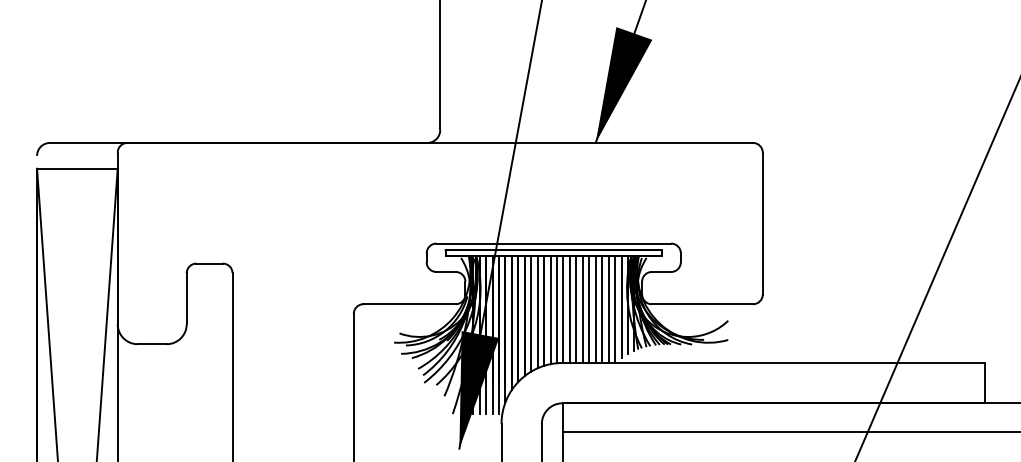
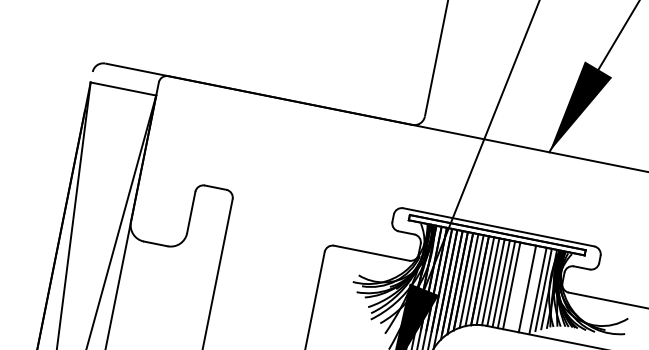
line: (589, 309) -> (517, 286), removed
line: (595, 309) -> (522, 287), removed
line: (608, 309) -> (532, 289), removed

